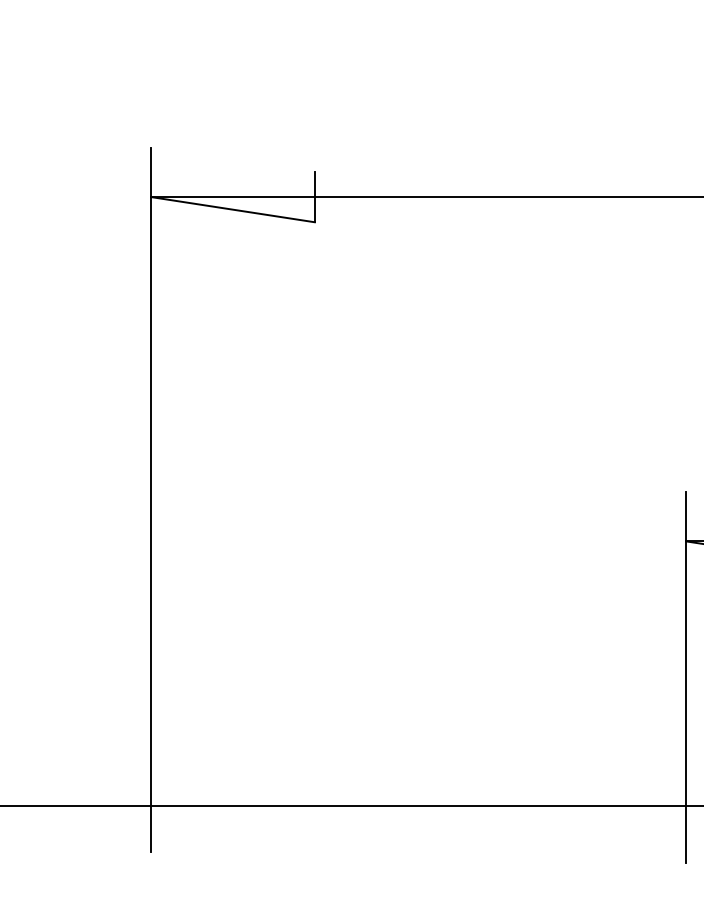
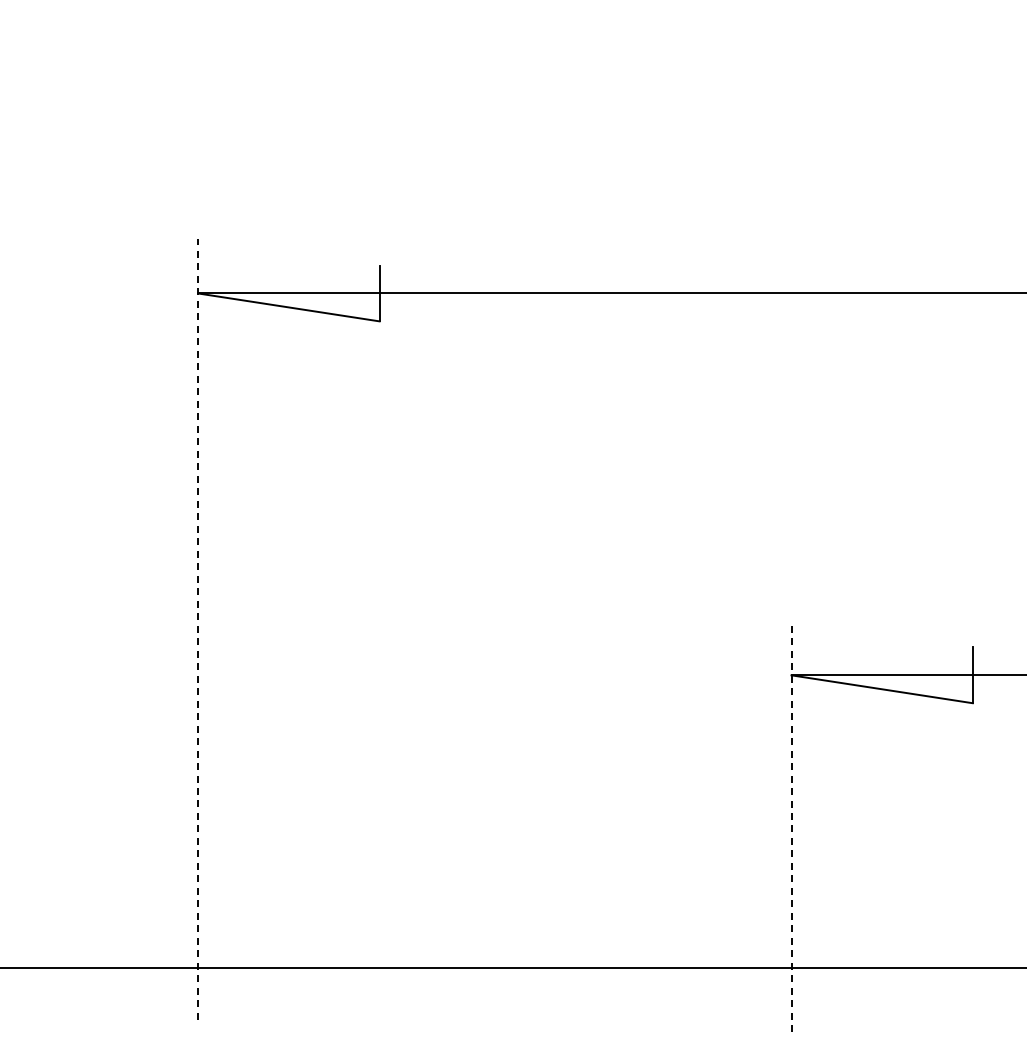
line: (151, 500) -> (198, 629), solid -> dashed
line: (686, 677) -> (791, 826), solid -> dashed

